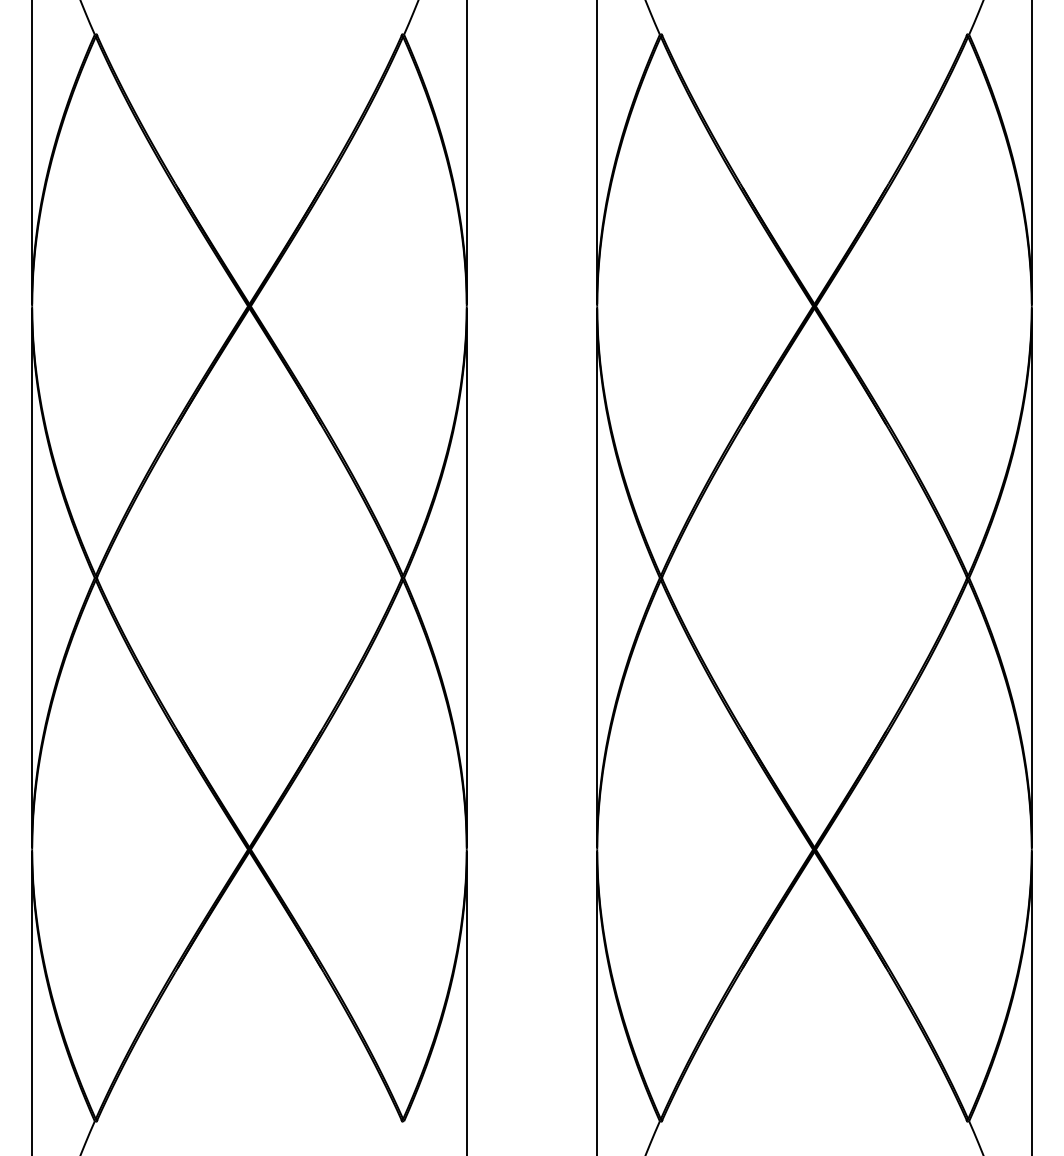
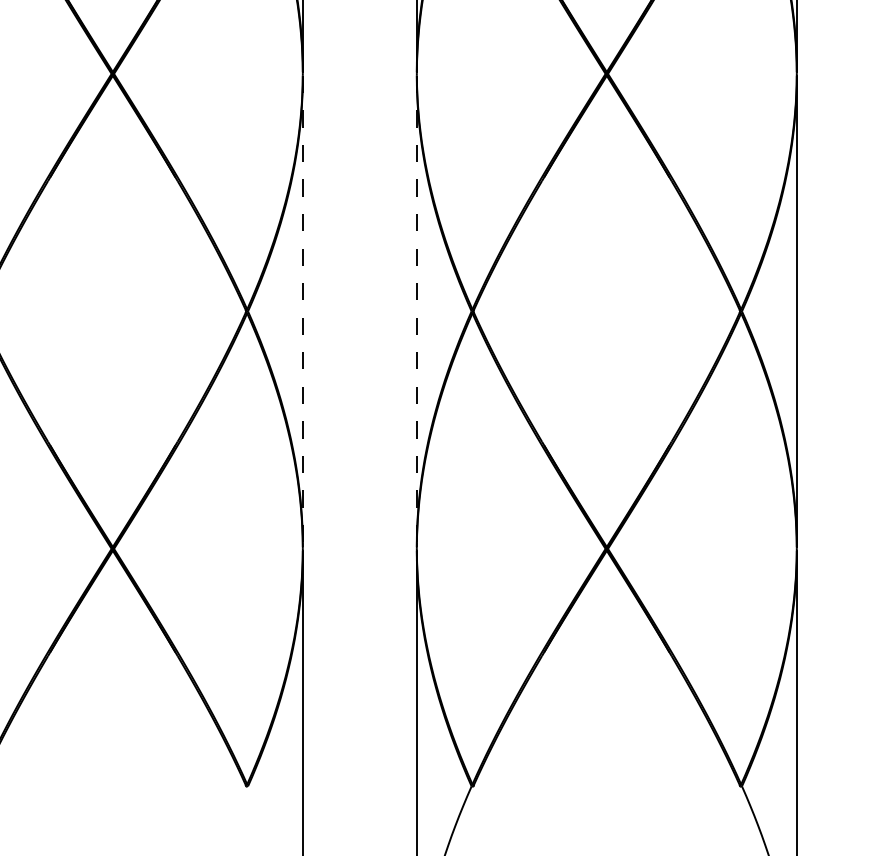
line: (466, 578) -> (302, 311), solid -> dashed
line: (597, 578) -> (417, 311), solid -> dashed

